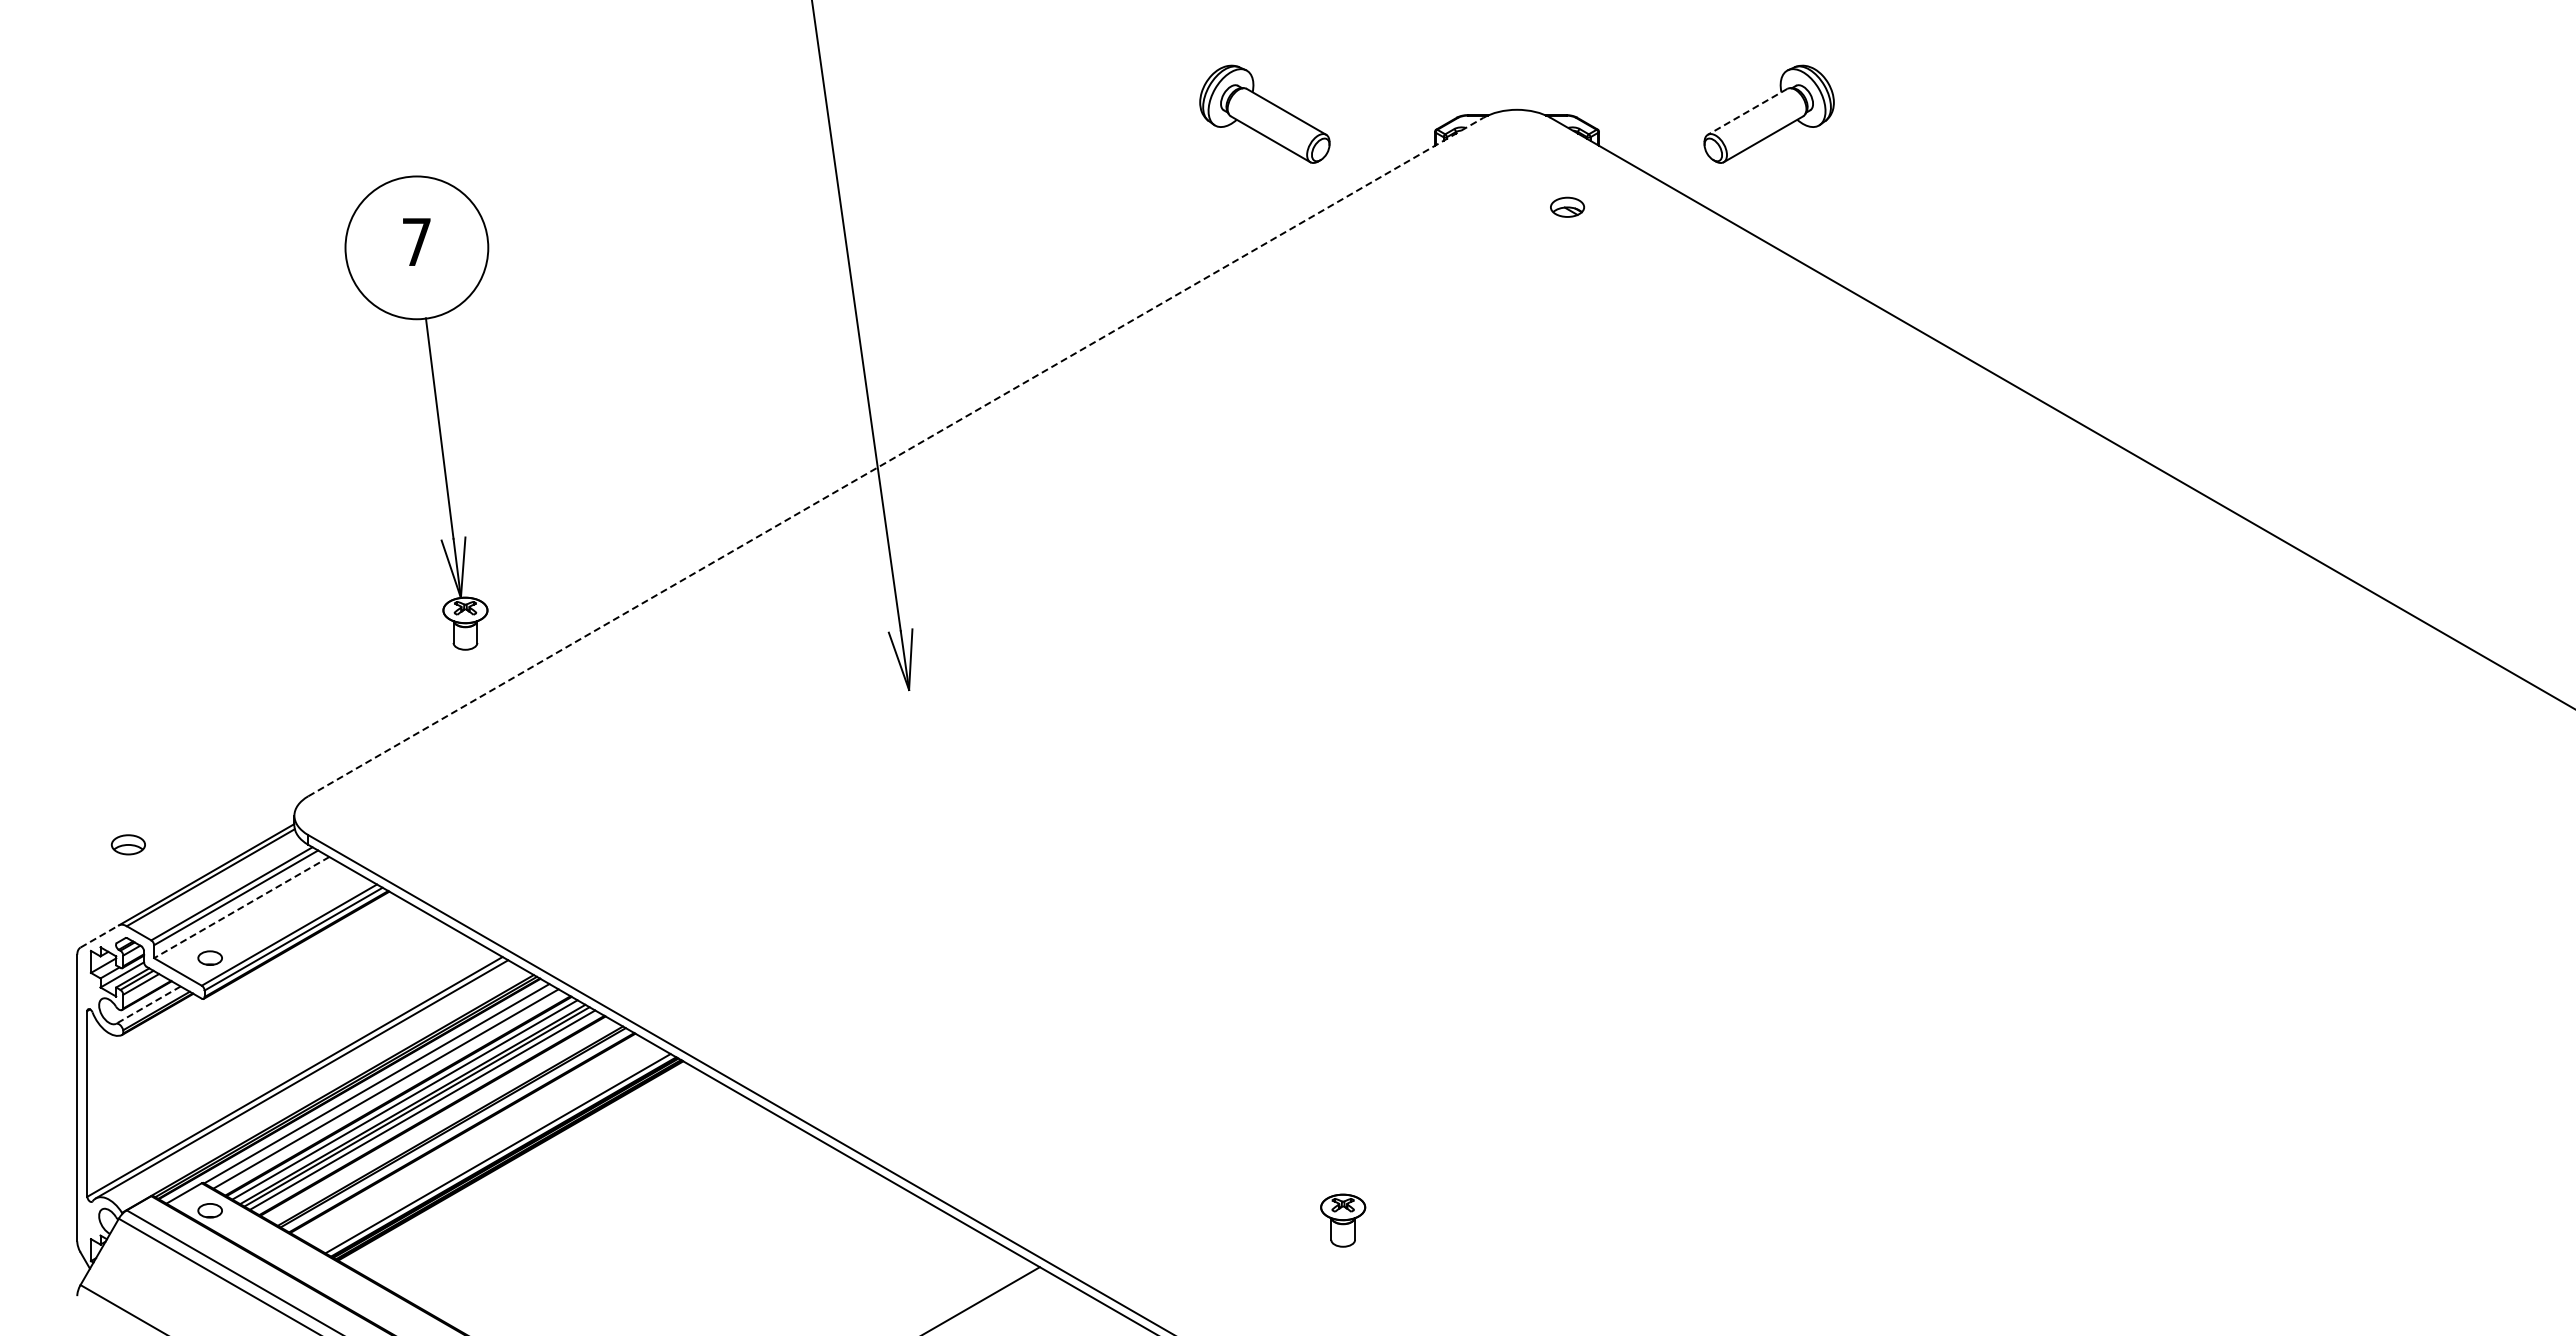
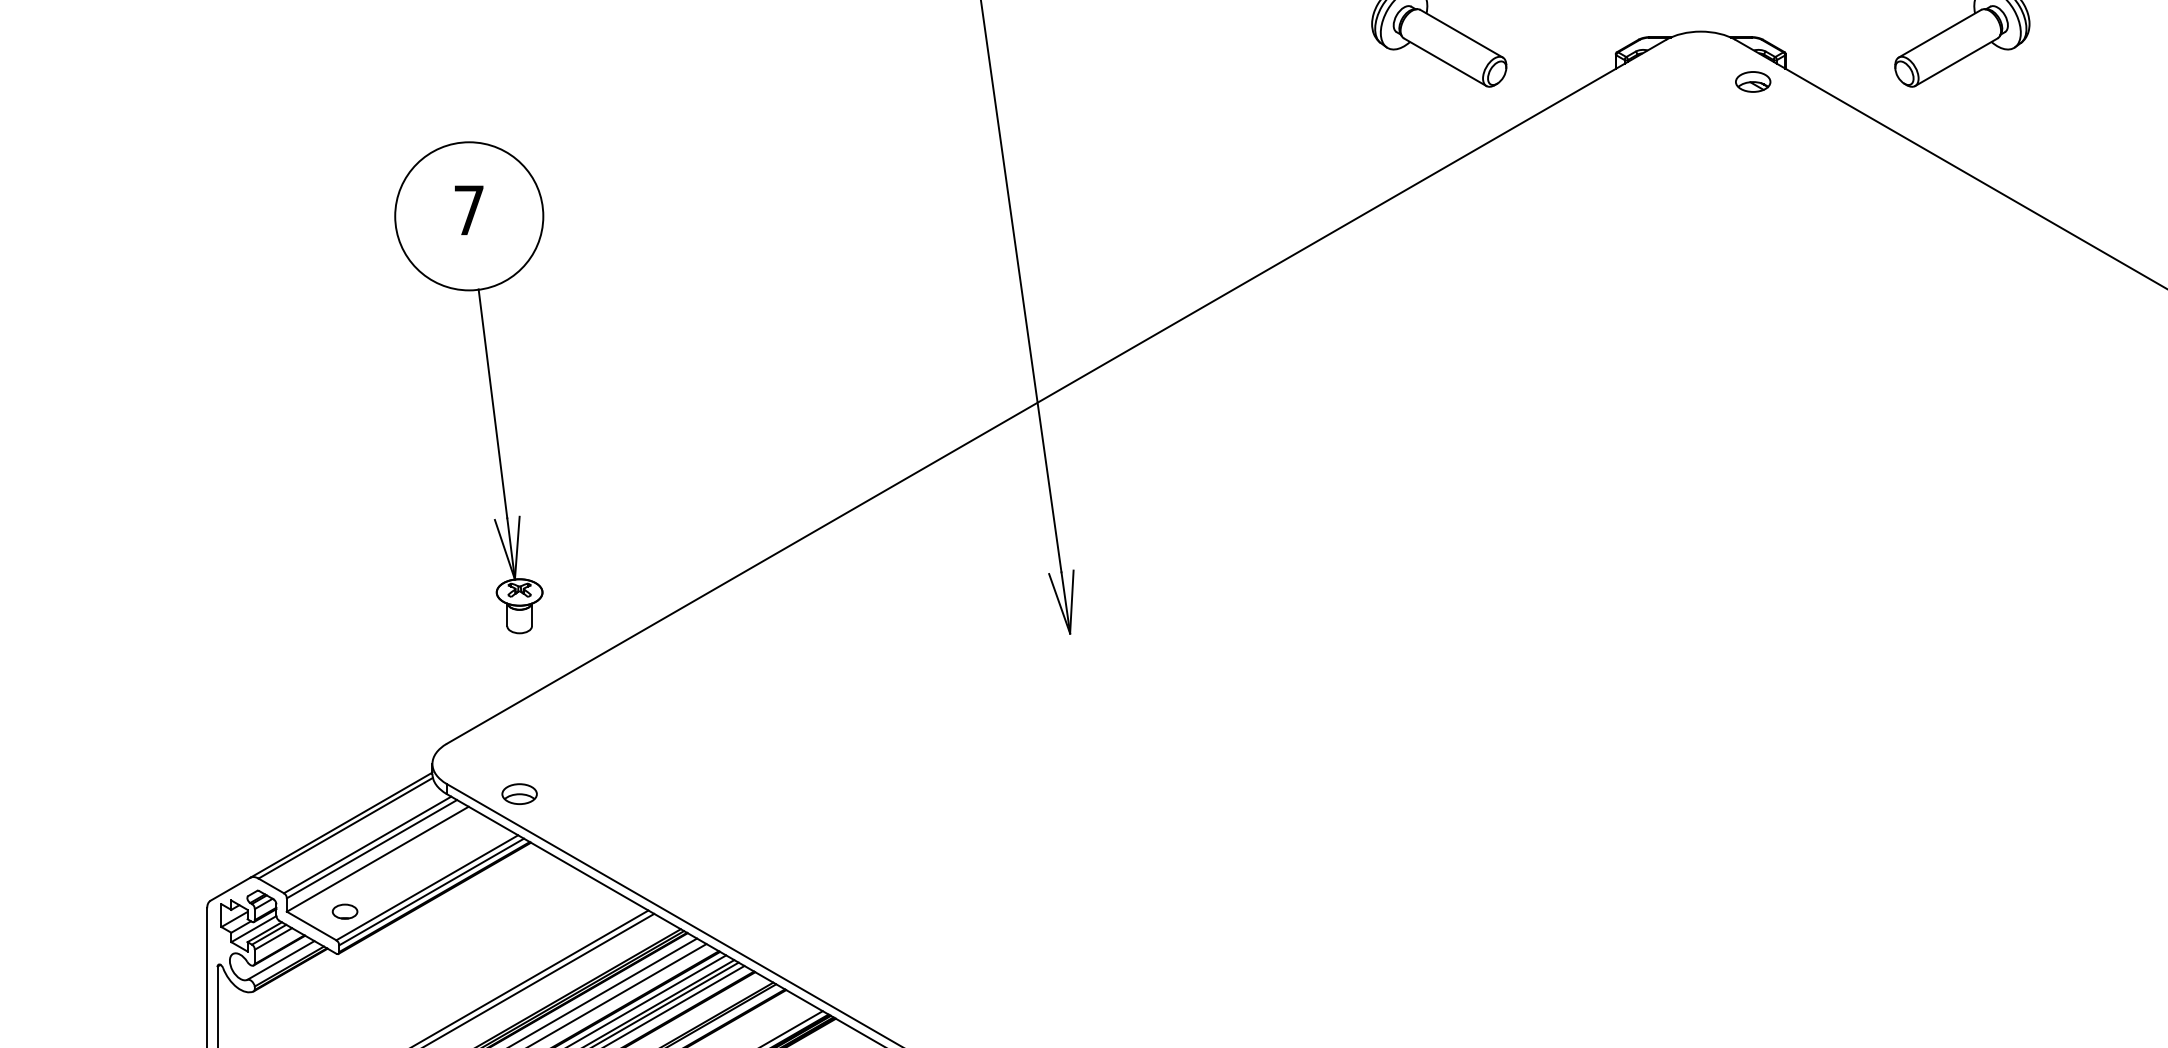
line: (1747, 111) -> (1939, 33), dashed -> solid
part: (1567, 206) -> (1753, 81), moved
part: (436, 412) -> (489, 387), moved
line: (896, 456) -> (1057, 391), dashed -> solid
part: (127, 844) -> (518, 793), moved
line: (241, 907) -> (377, 859), dashed -> solid
line: (100, 936) -> (231, 889), dashed -> solid
line: (147, 1005) -> (280, 960), dashed -> solid

